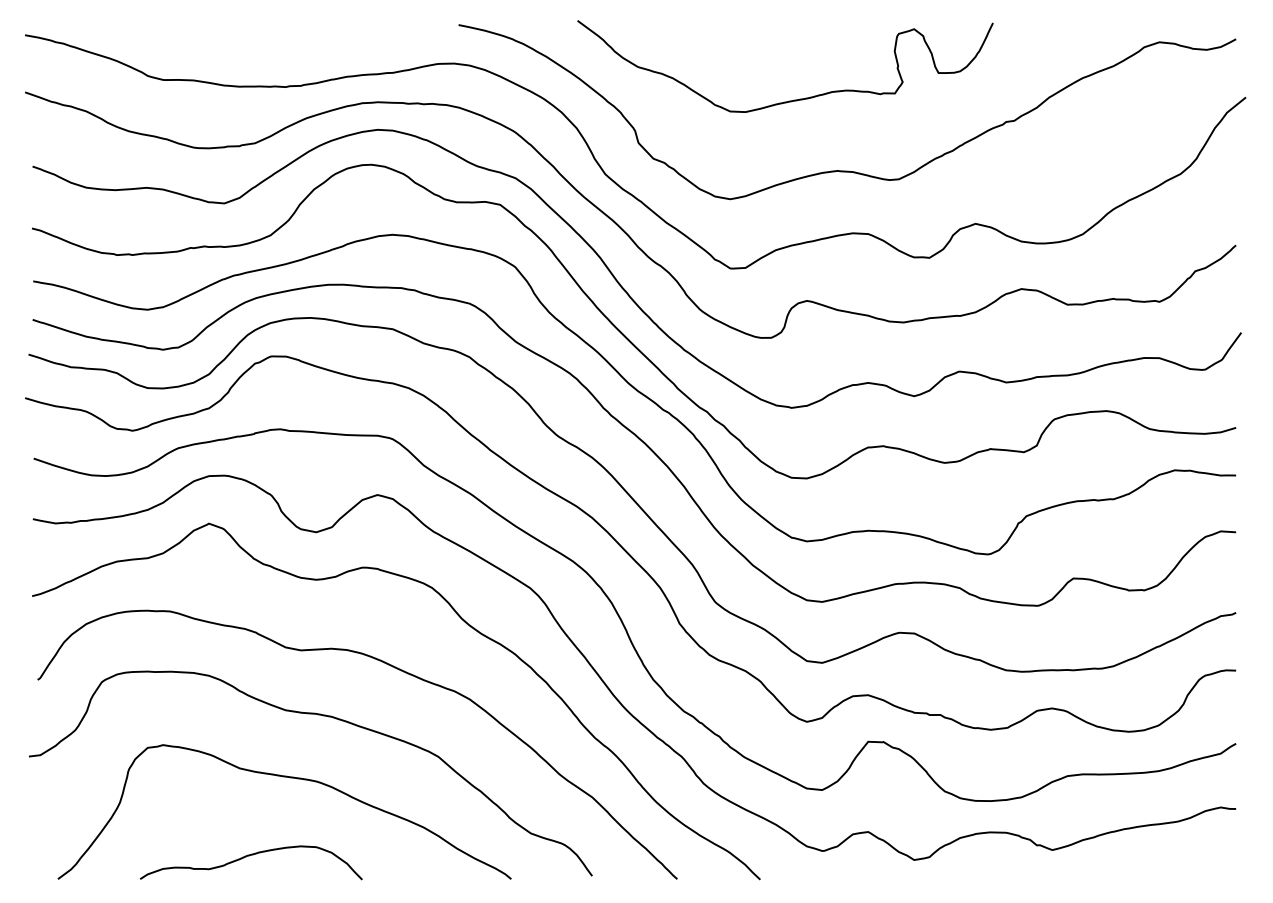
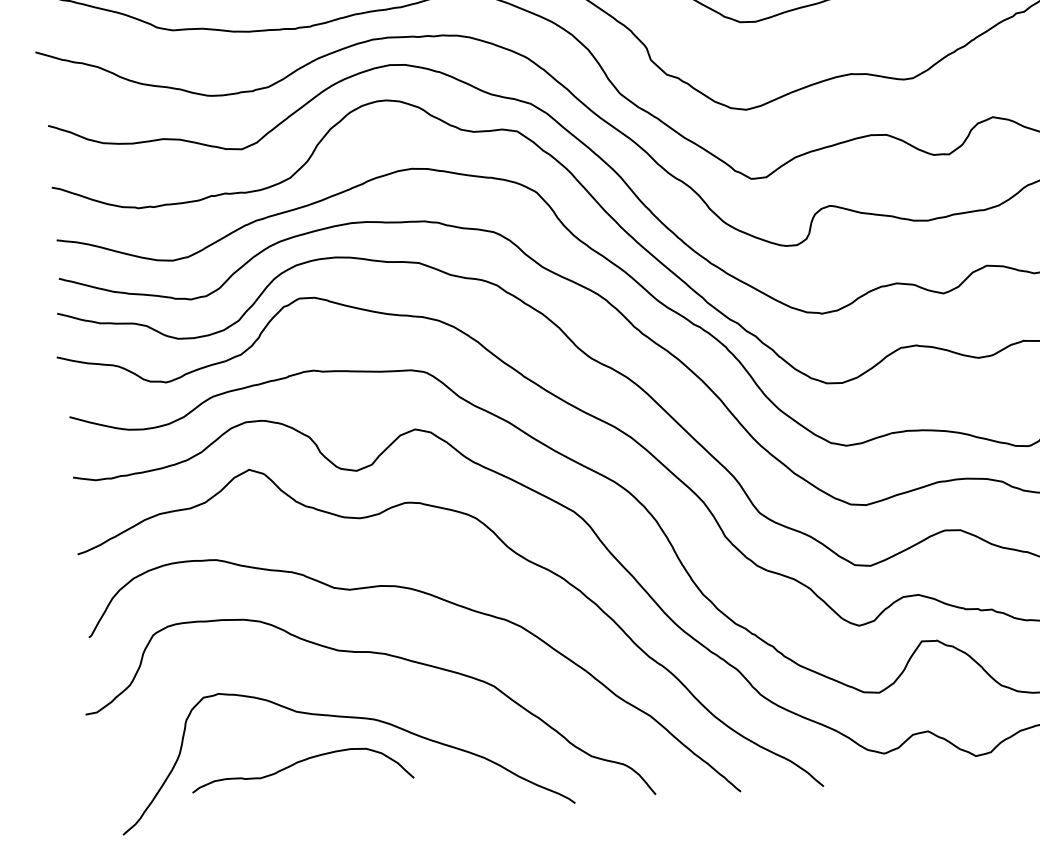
curve: (249, 856) -> (300, 762), moved

